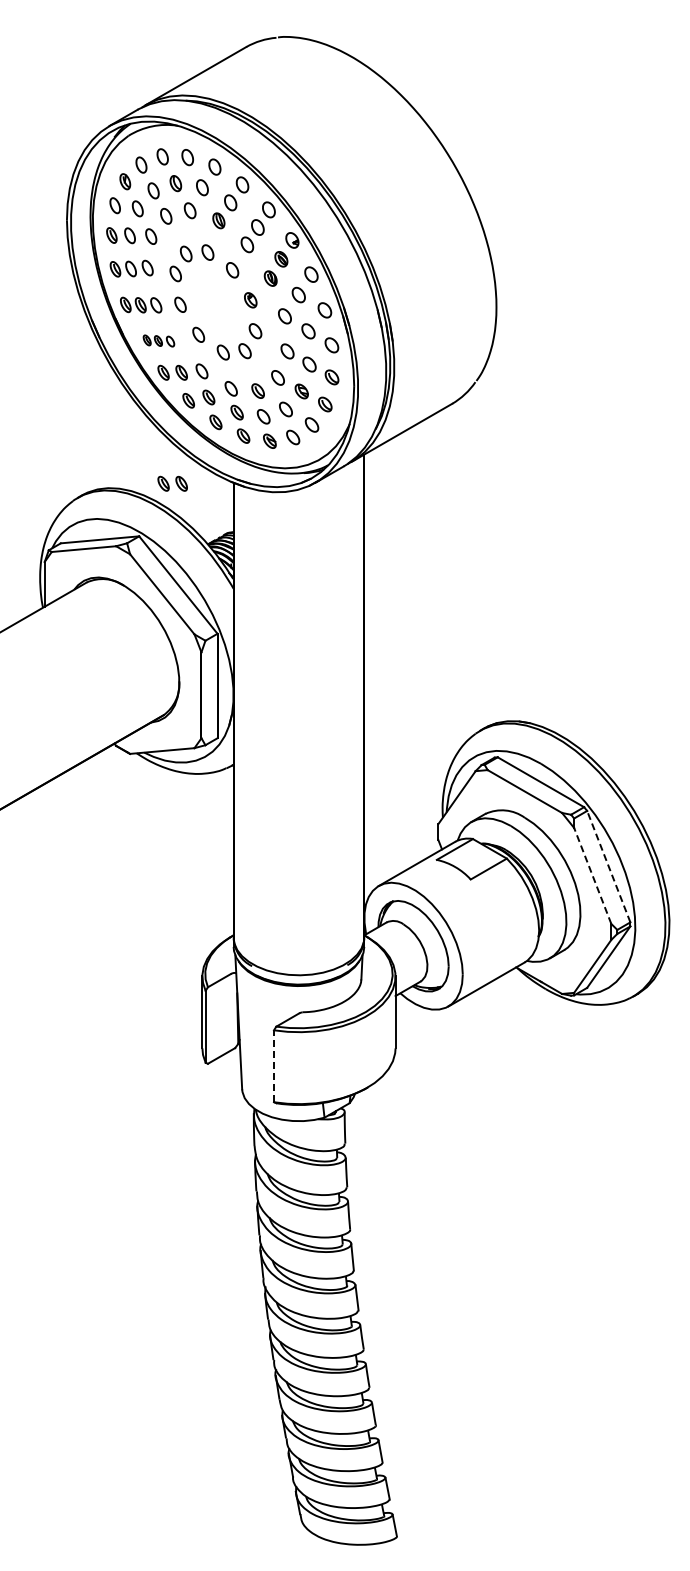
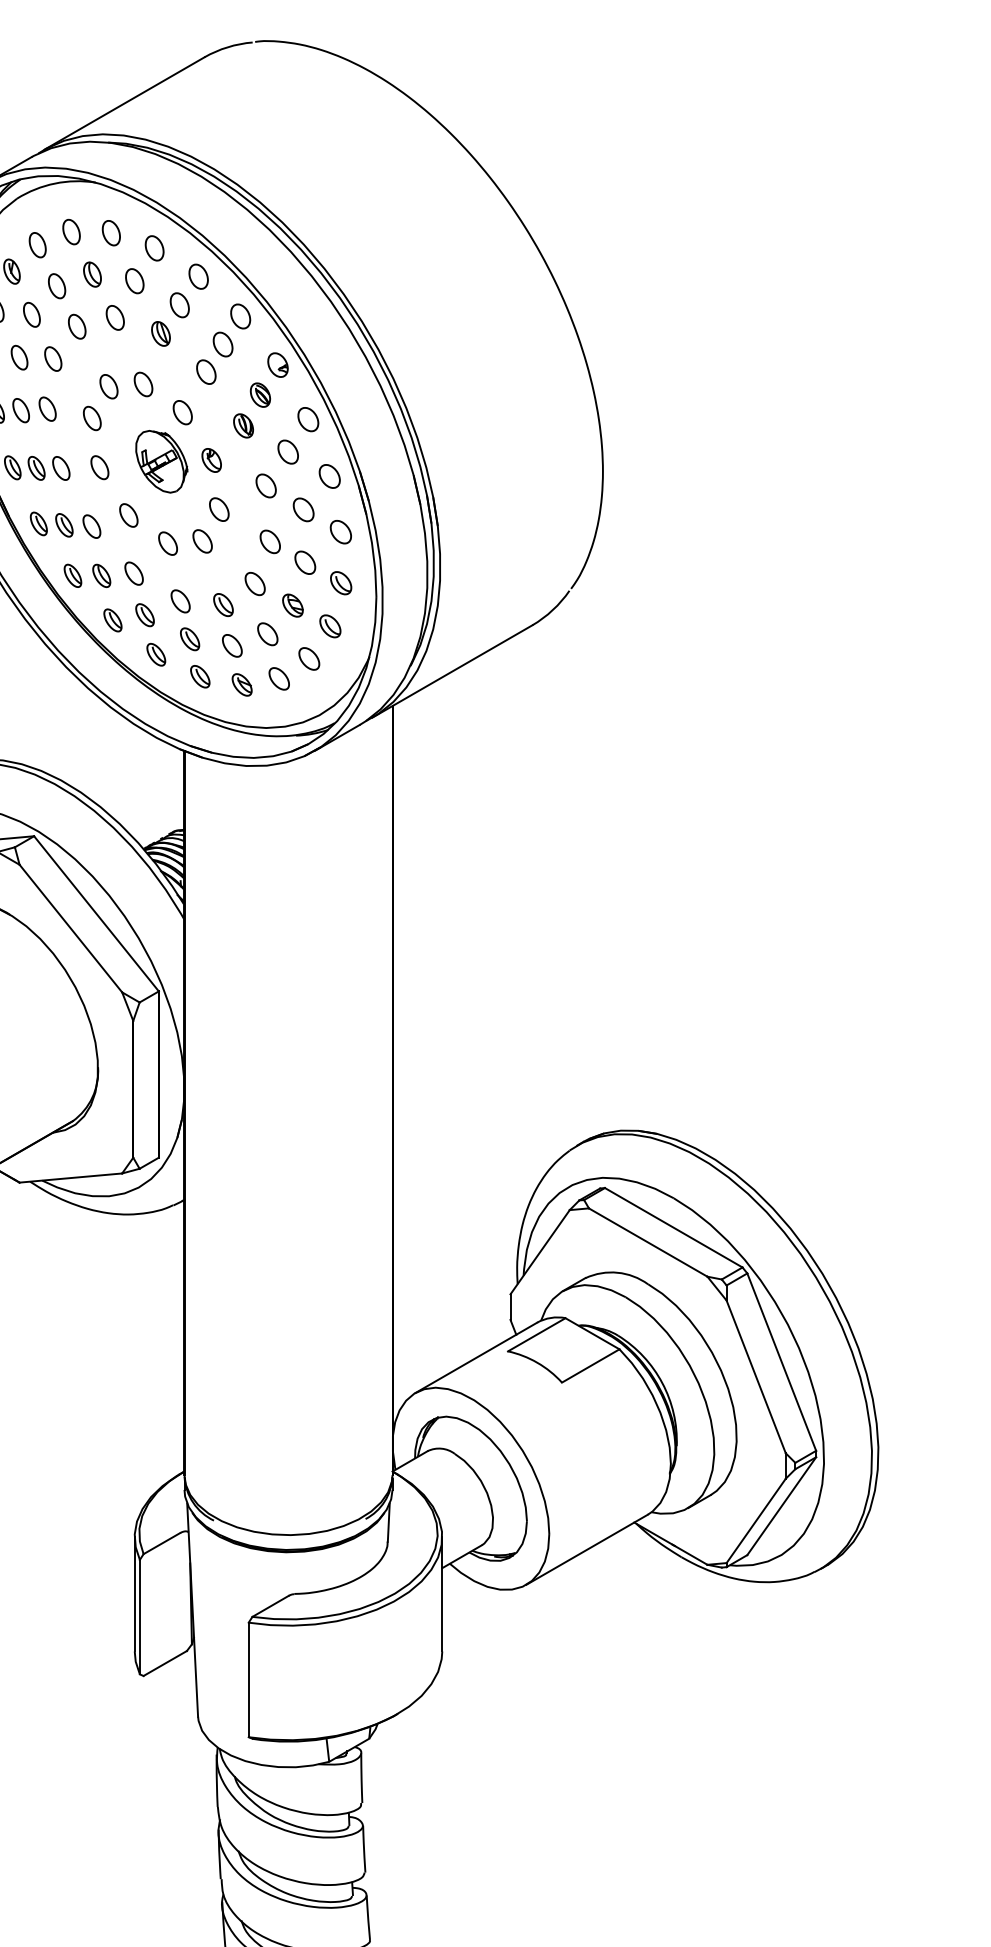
part: (219, 300) -> (161, 460), added
part: (158, 340) -> (64, 524), size x1.43
part: (172, 483) -> (87, 752), removed
line: (608, 866) -> (781, 1361), dashed -> solid
line: (592, 875) -> (755, 1376), dashed -> solid
line: (273, 1066) -> (247, 1680), dashed -> solid

